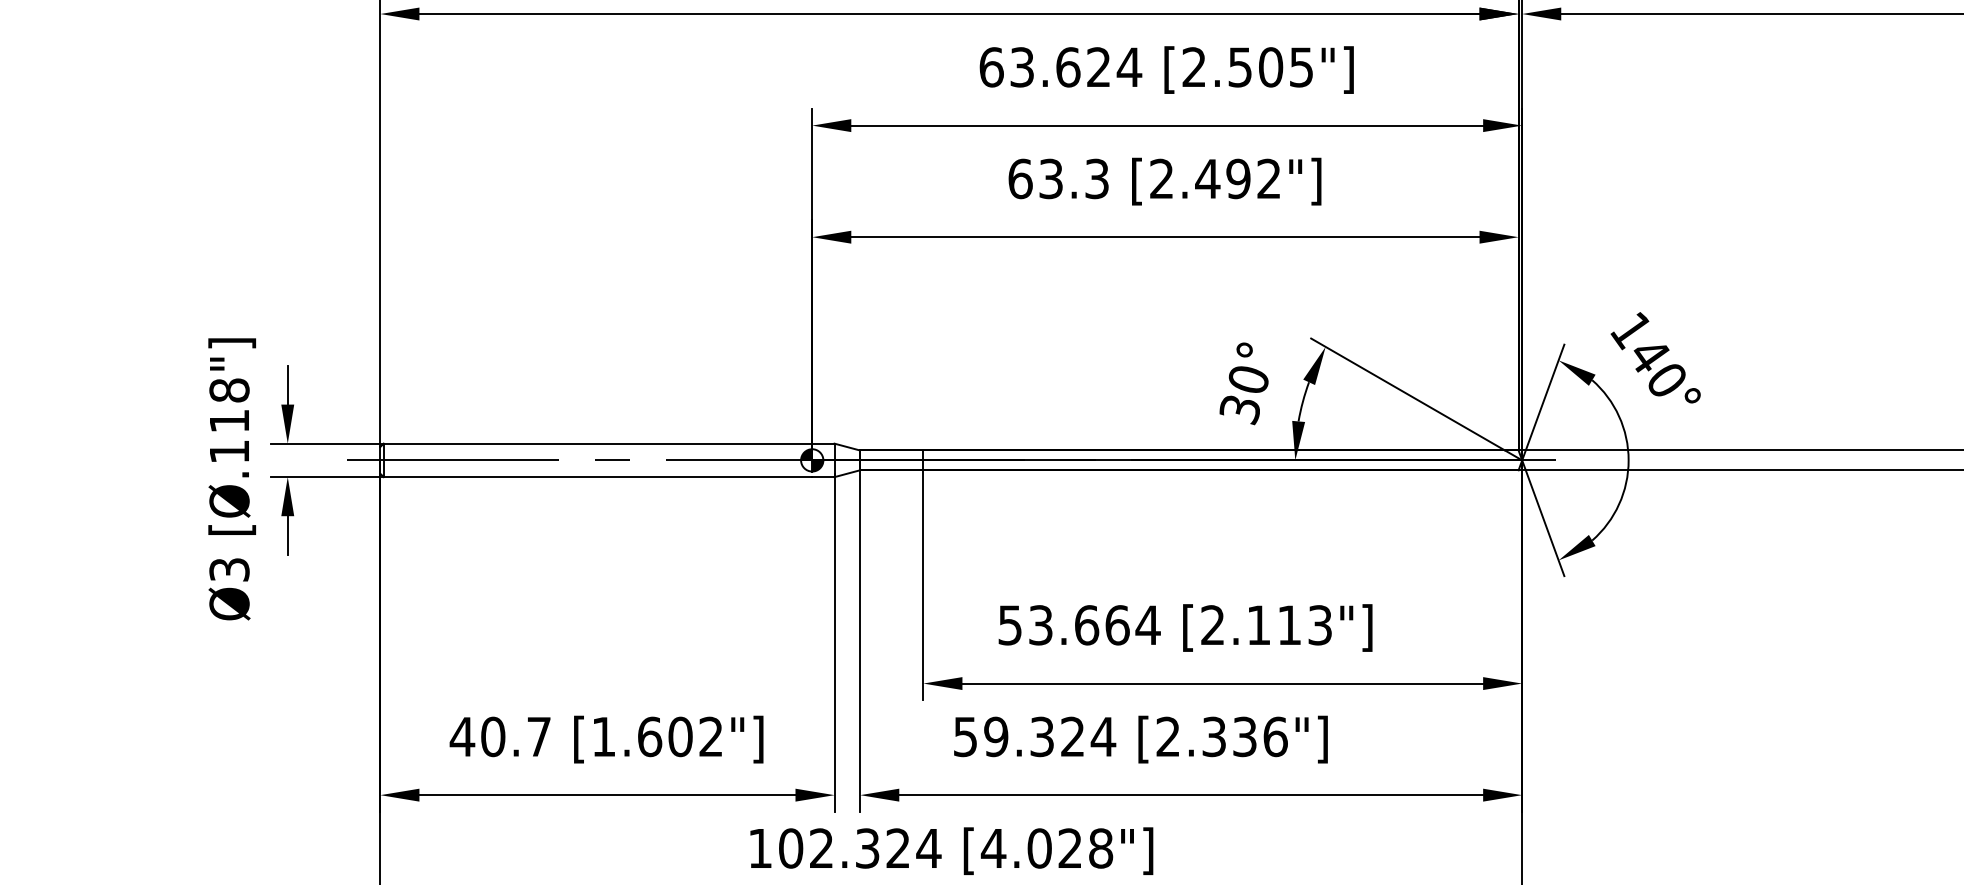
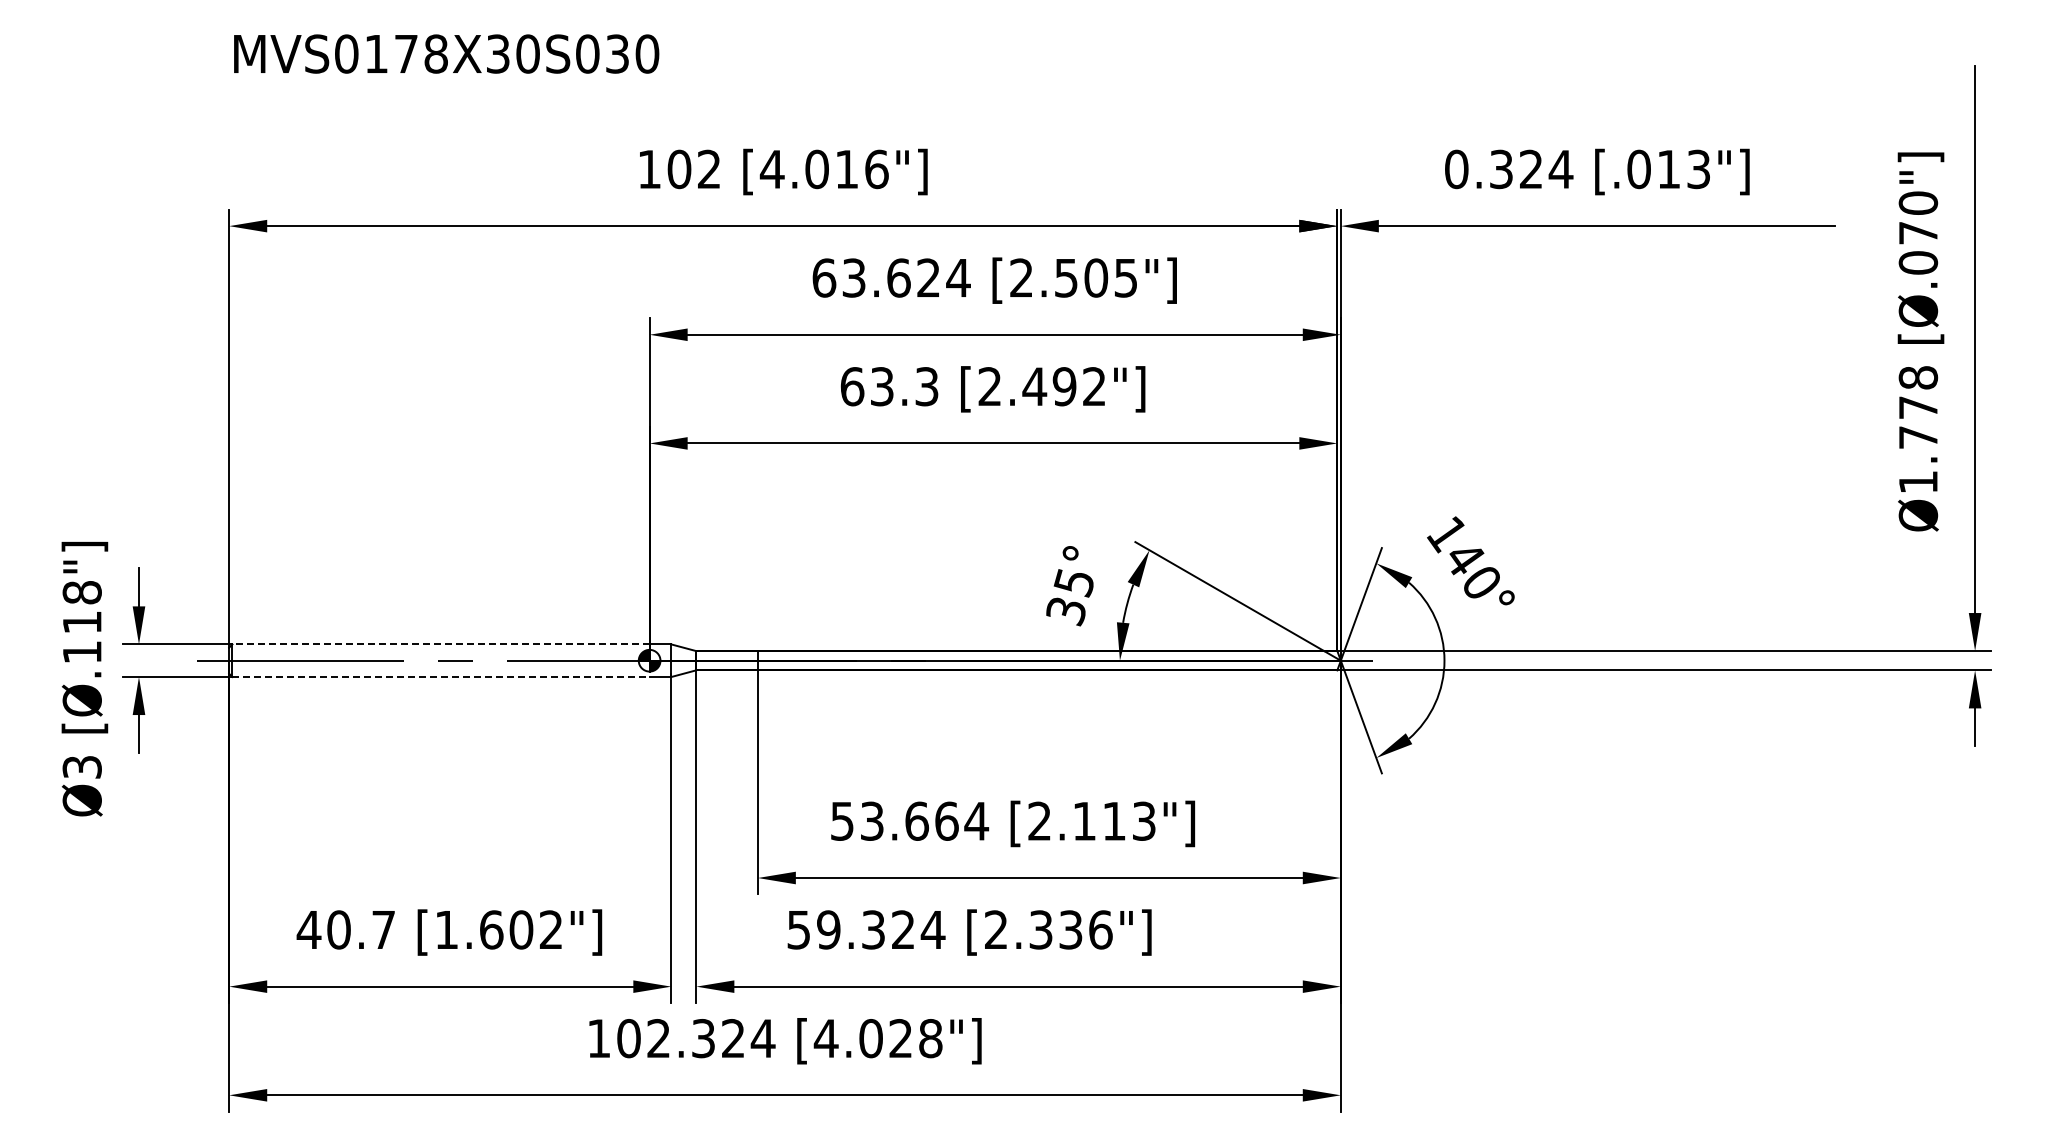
text: (1247, 381) -> (1073, 583), 30° -> 35°
line: (598, 443) -> (441, 644), solid -> dashed
line: (598, 477) -> (441, 677), solid -> dashed

